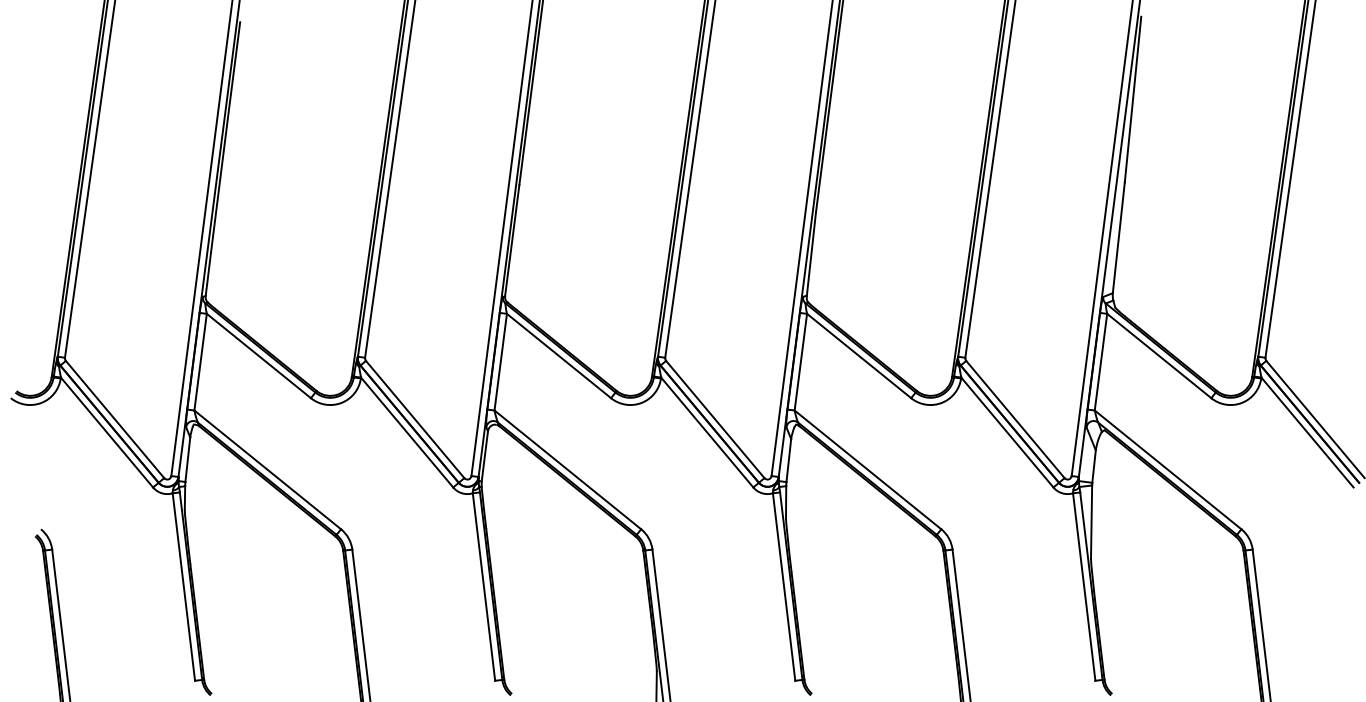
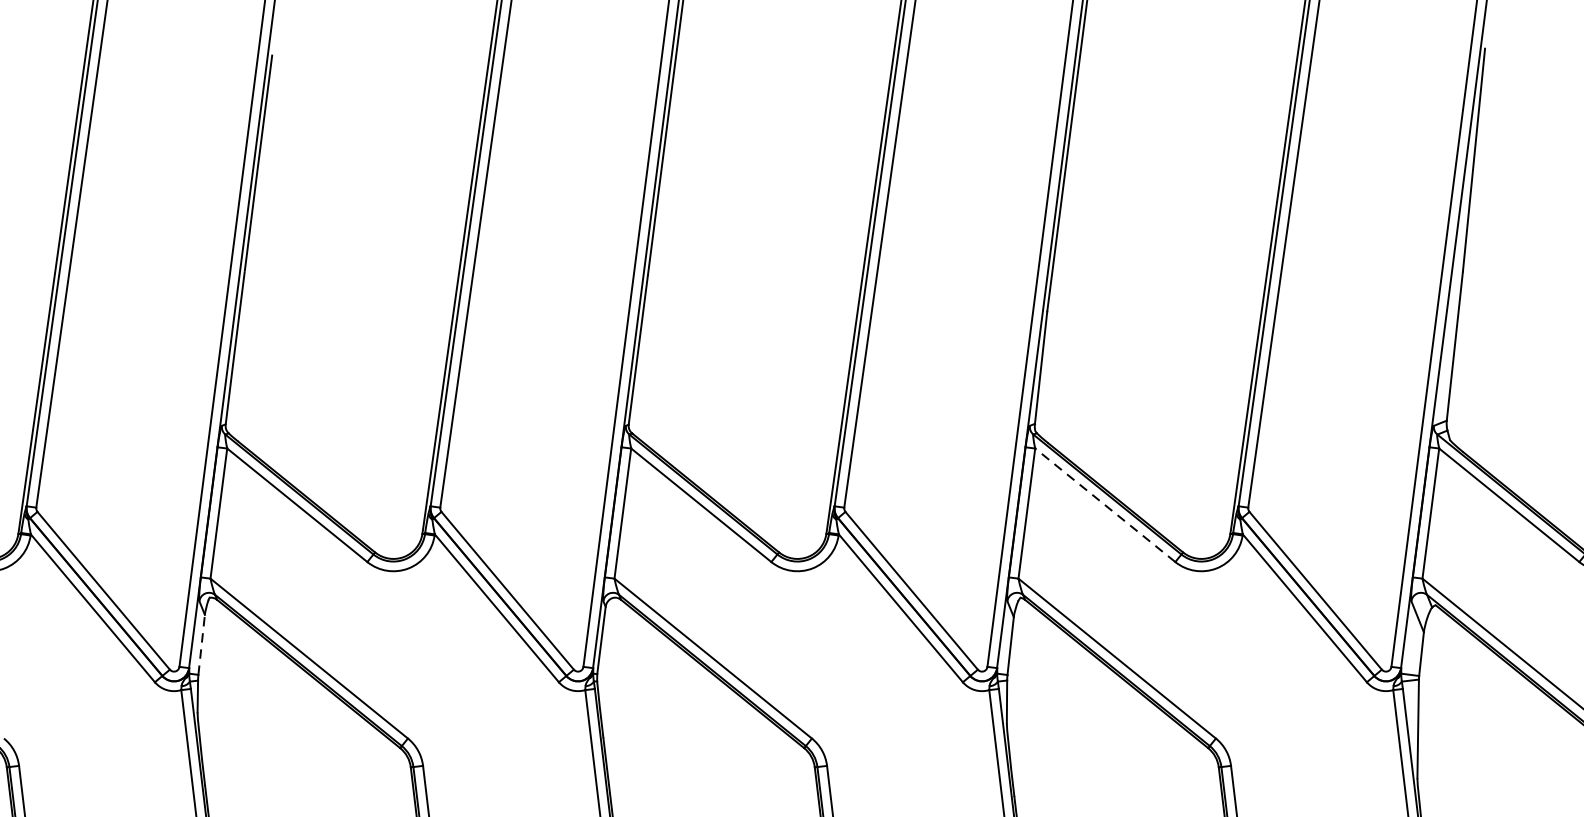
line: (859, 356) -> (1105, 505), solid -> dashed
line: (187, 459) -> (201, 644), solid -> dashed

